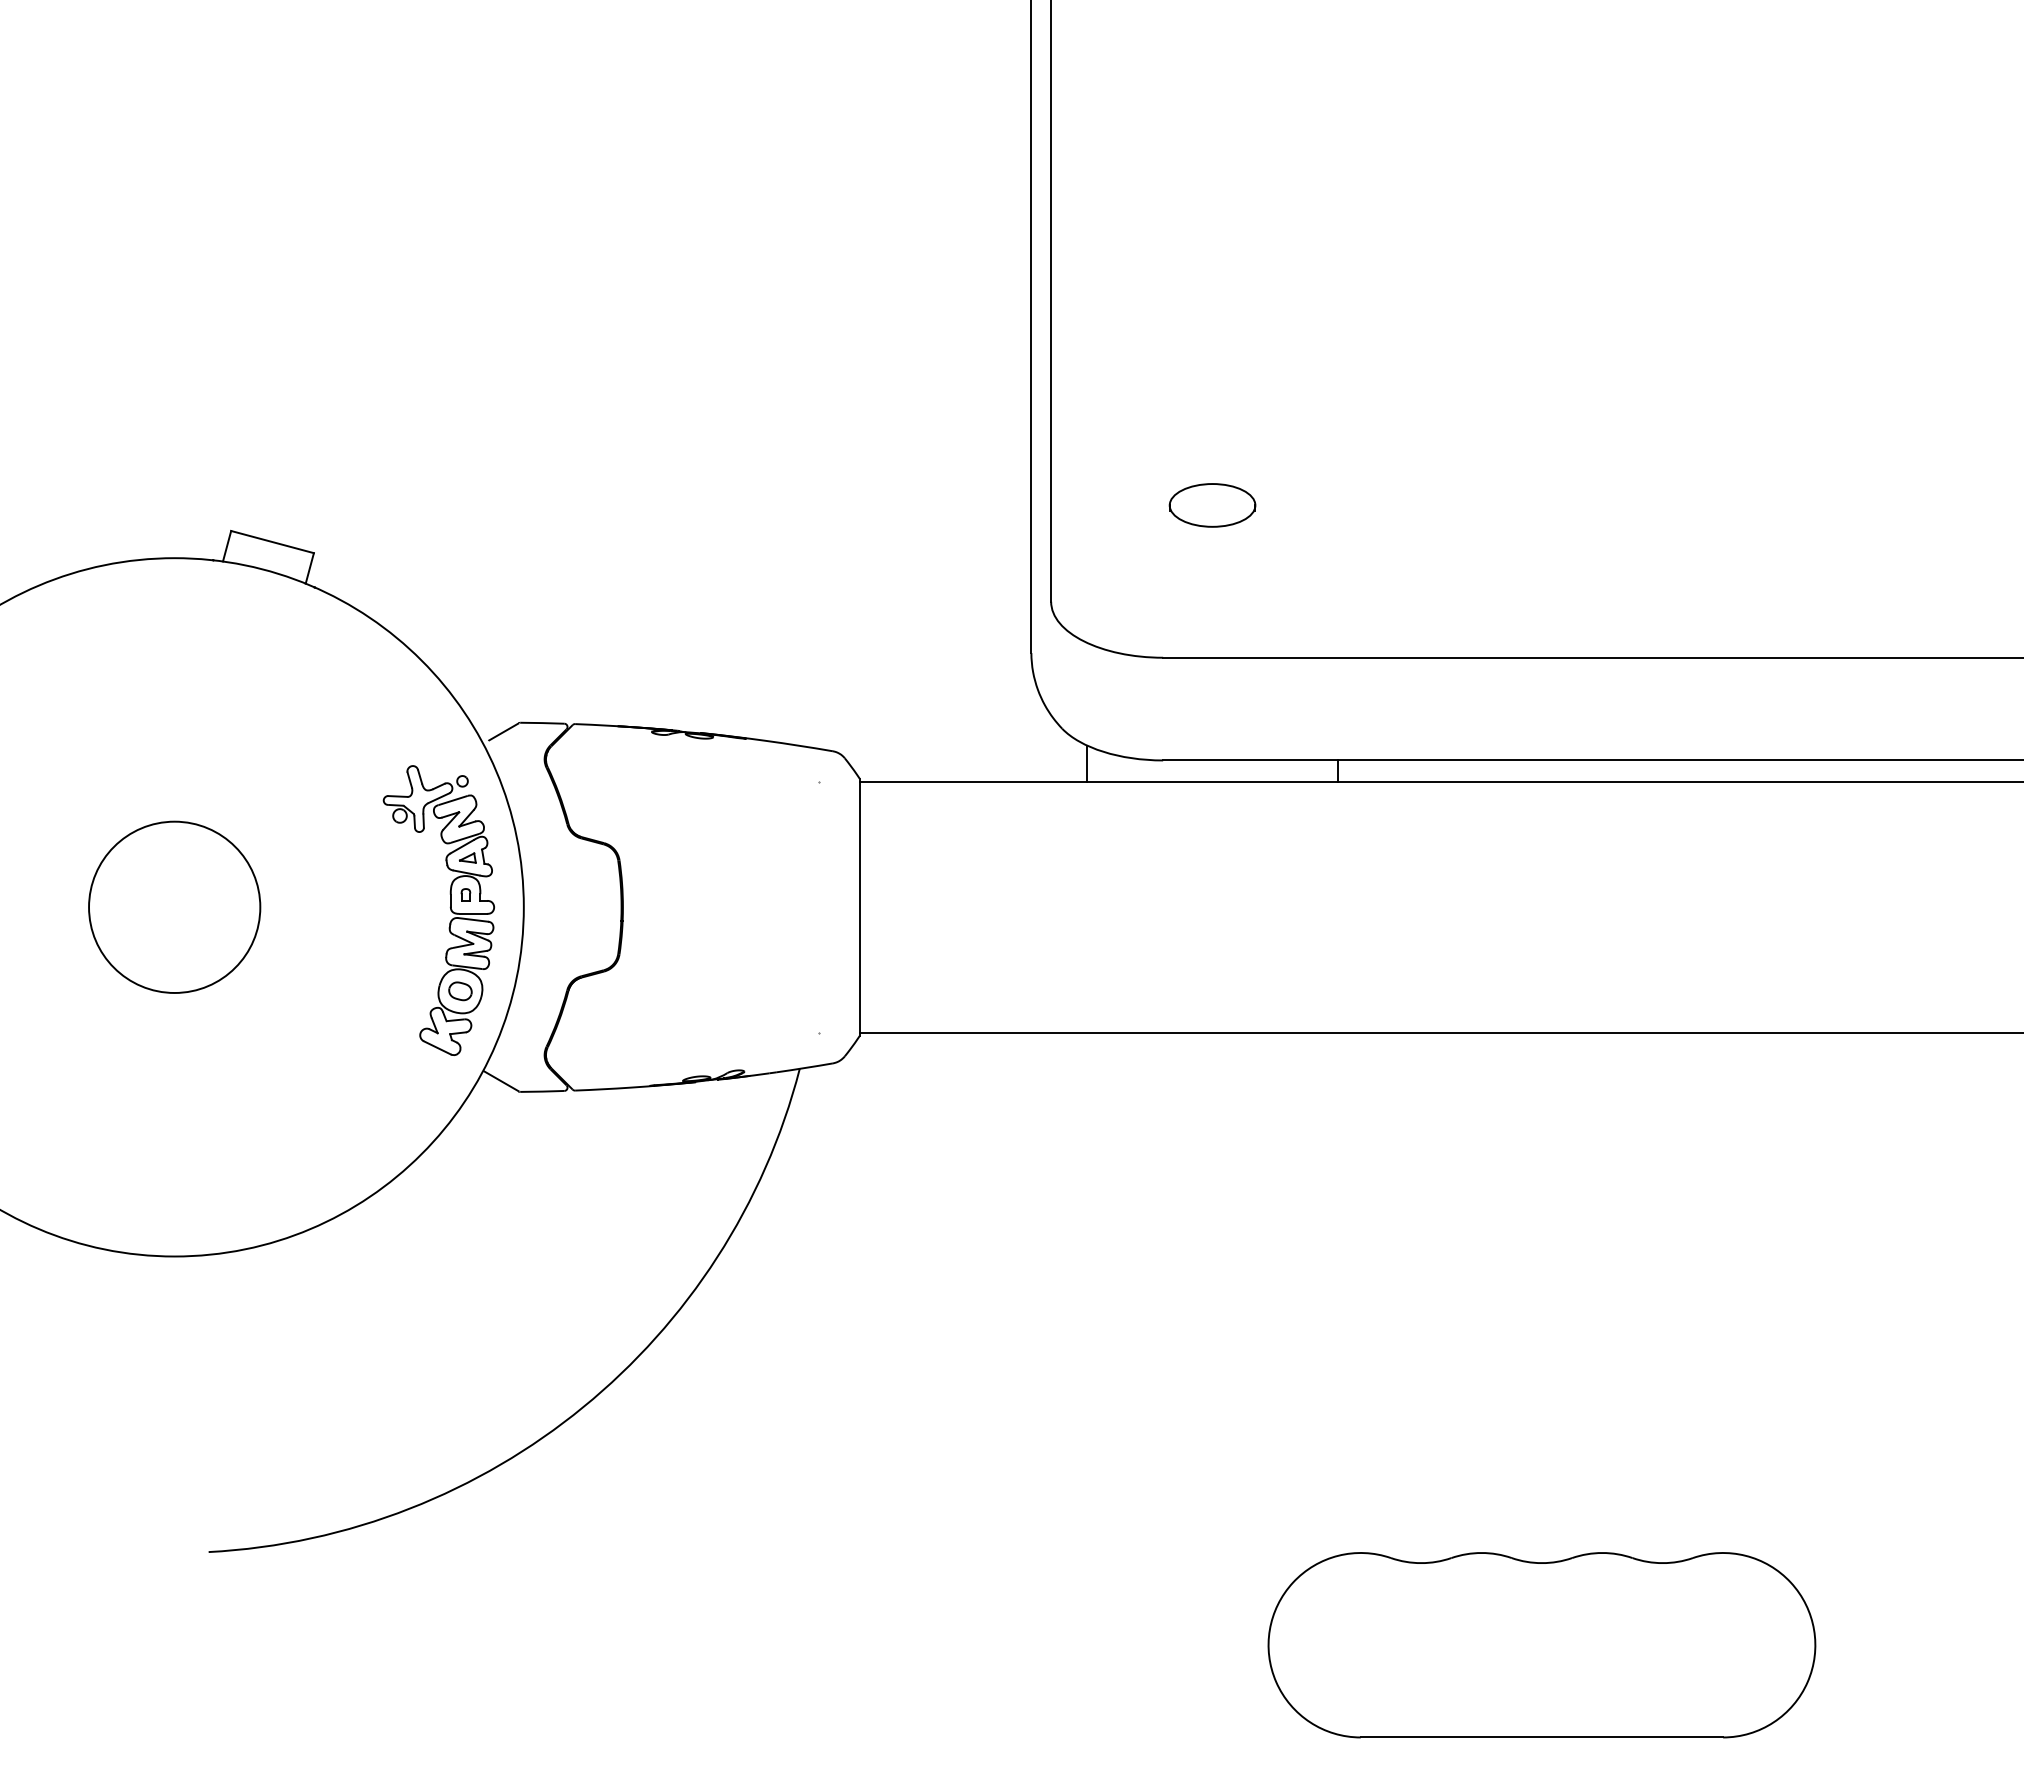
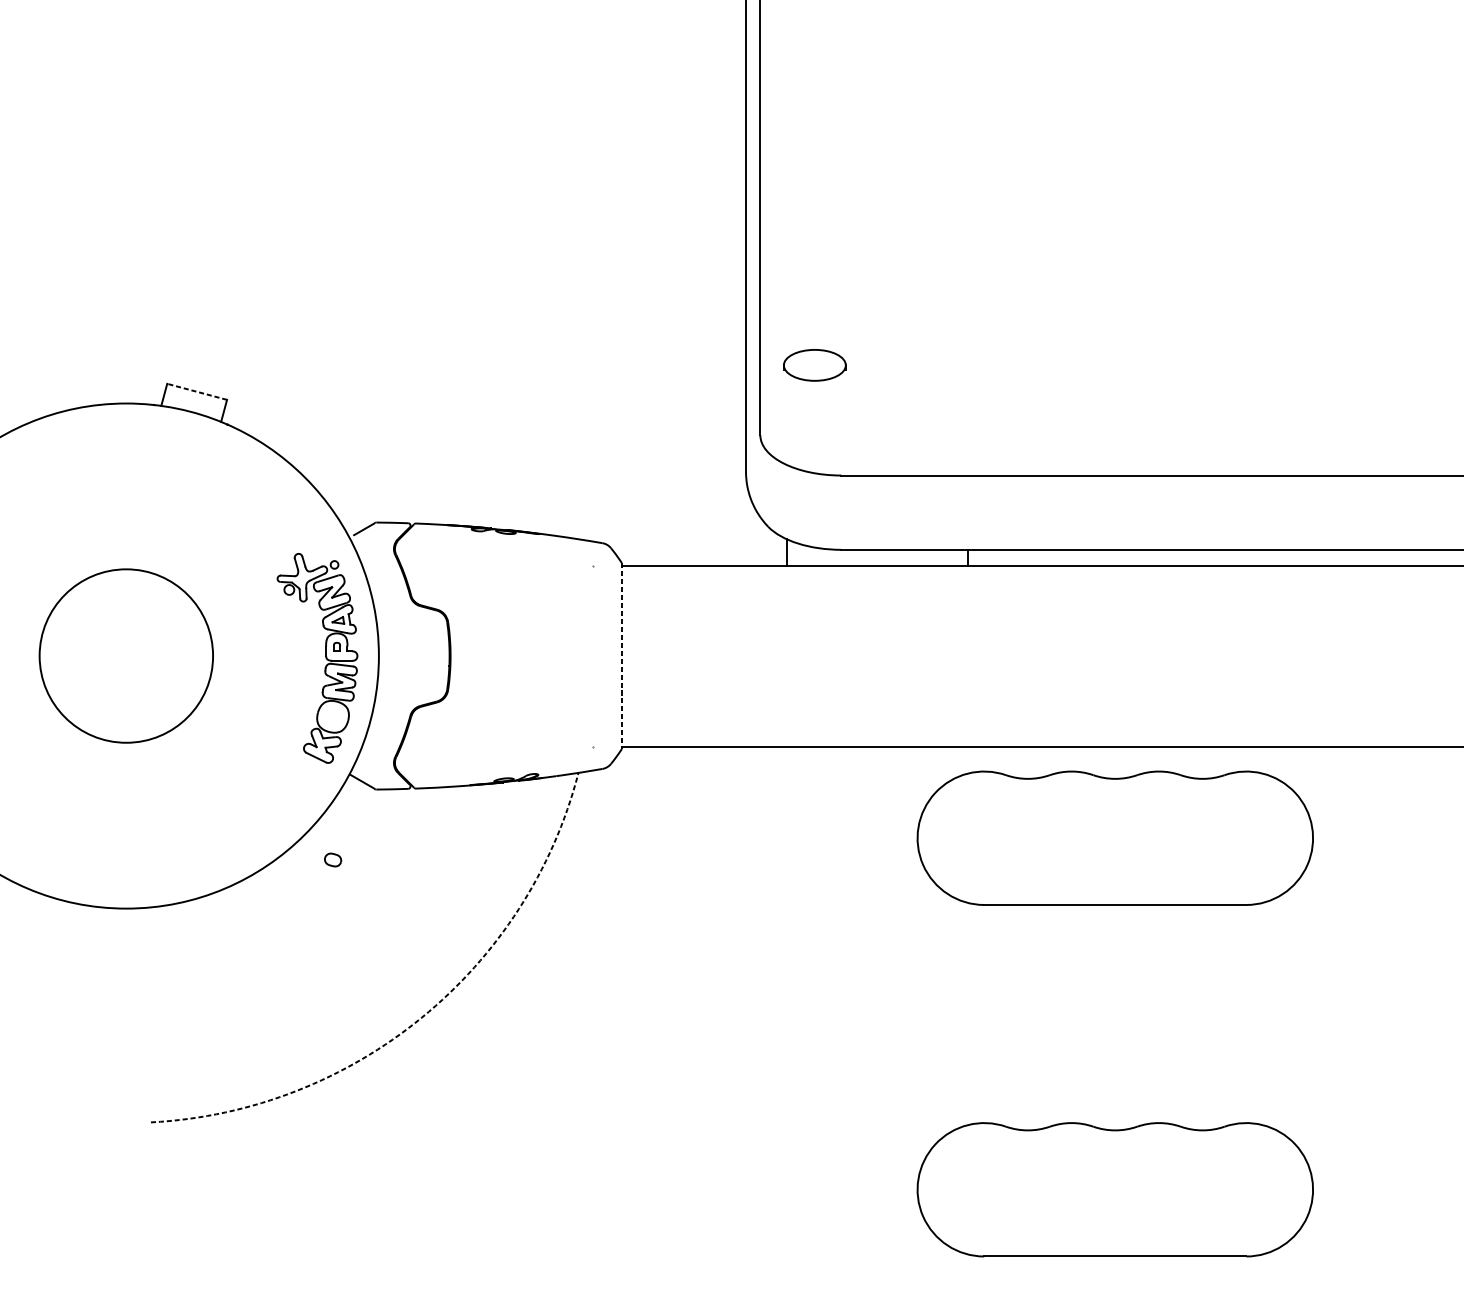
part: (1212, 505) -> (814, 365), moved
line: (272, 542) -> (197, 392), solid -> dashed
circle: (174, 906) -> (126, 655), size x1.4
line: (859, 907) -> (621, 656), solid -> dashed
part: (460, 991) -> (333, 860), moved
part: (1541, 1159) -> (1114, 838), added
arc: (583, 1407) -> (422, 1017), solid -> dashed

